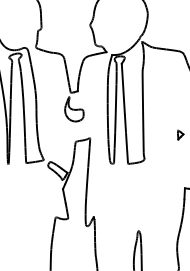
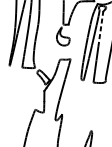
line: (123, 88) -> (100, 29), solid -> dashed

